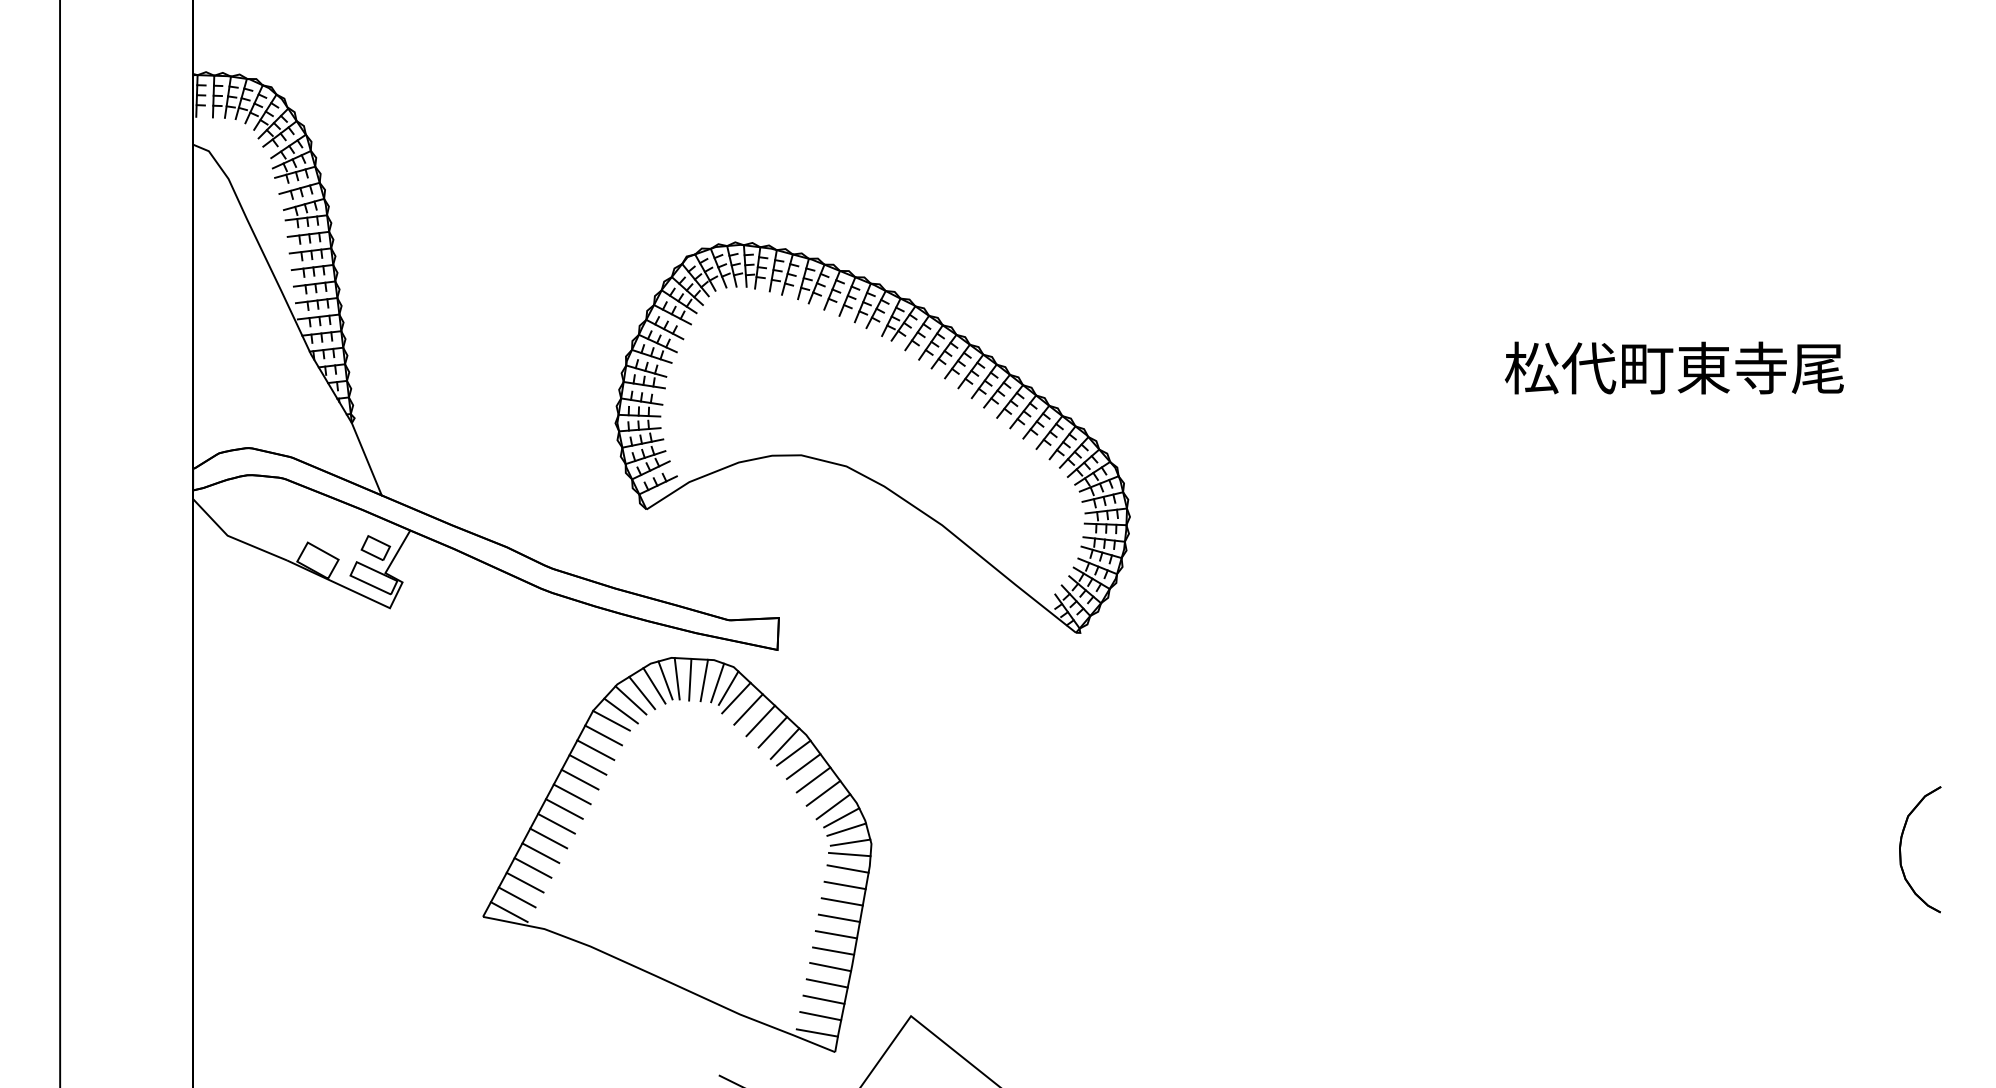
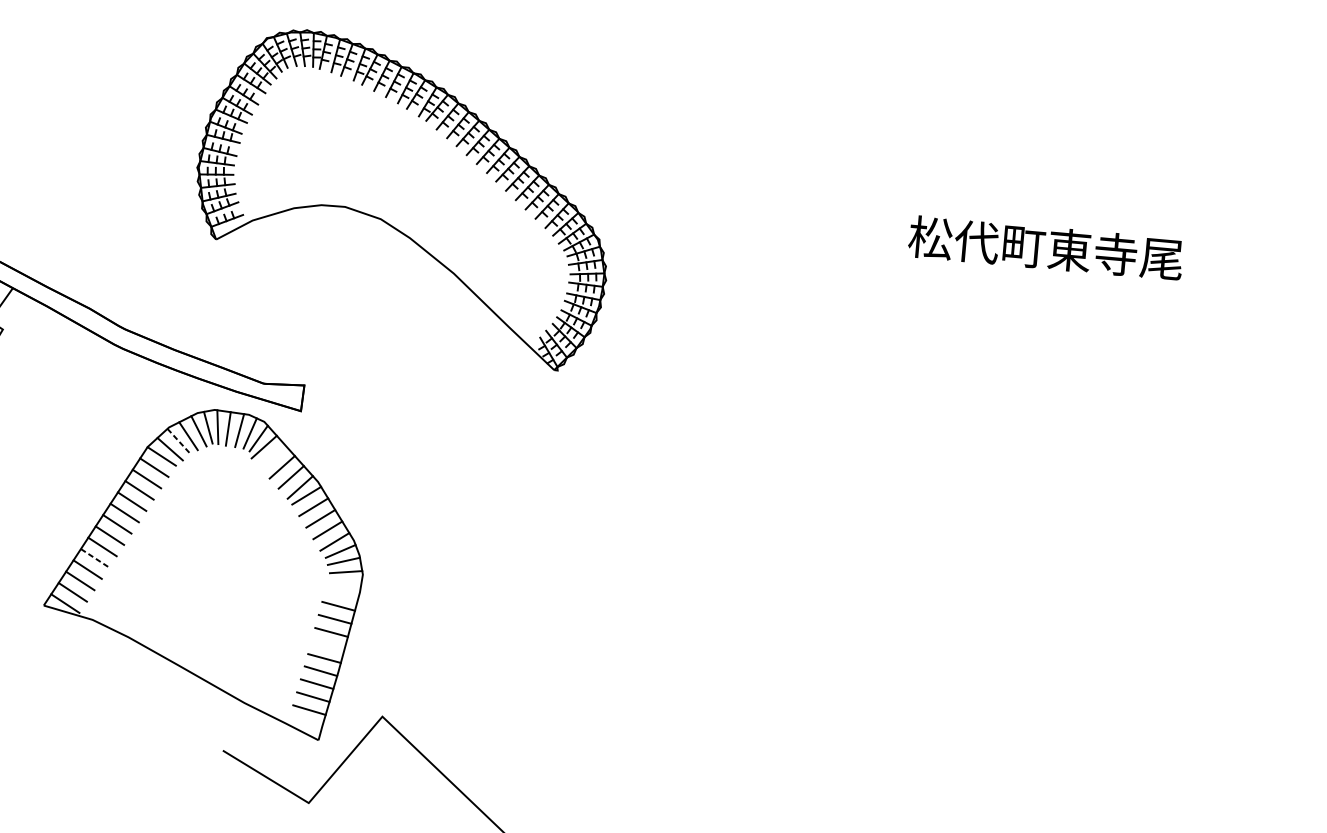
part: (872, 437) -> (403, 197), moved
line: (630, 700) -> (178, 441), solid -> dashed
line: (748, 709) -> (273, 457), removed
part: (1901, 846) -> (1194, 651), removed
line: (540, 853) -> (94, 558), solid -> dashed
line: (849, 854) -> (344, 581), removed
line: (847, 868) -> (341, 592), removed
line: (836, 934) -> (328, 645), removed
line: (816, 1032) -> (304, 723), removed

